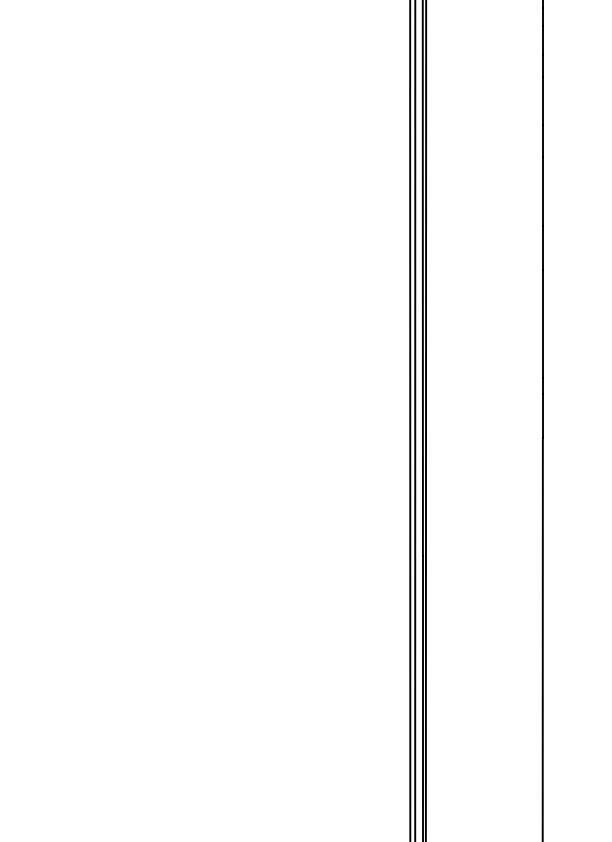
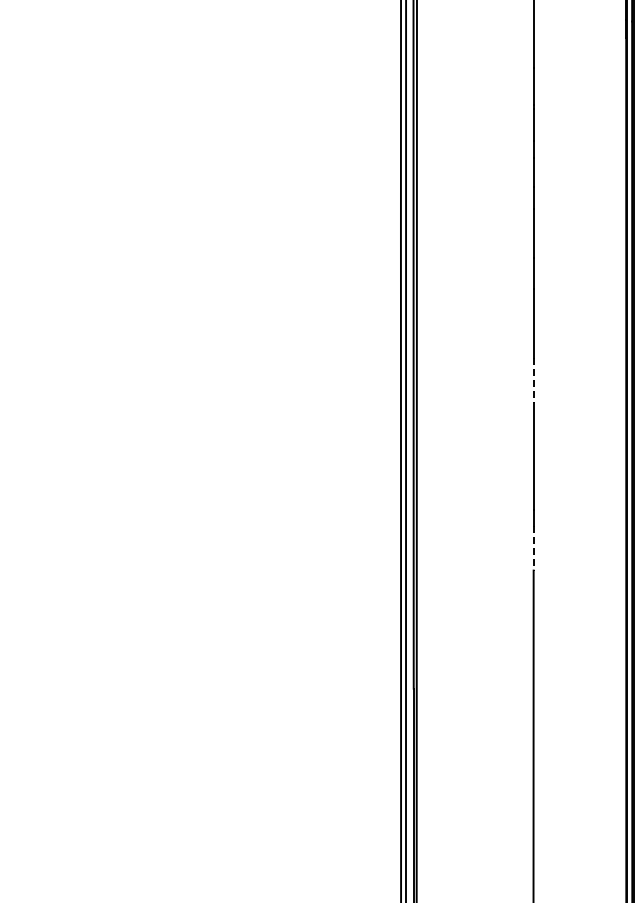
line: (542, 247) -> (533, 380), solid -> dashed
line: (542, 415) -> (533, 548), solid -> dashed

